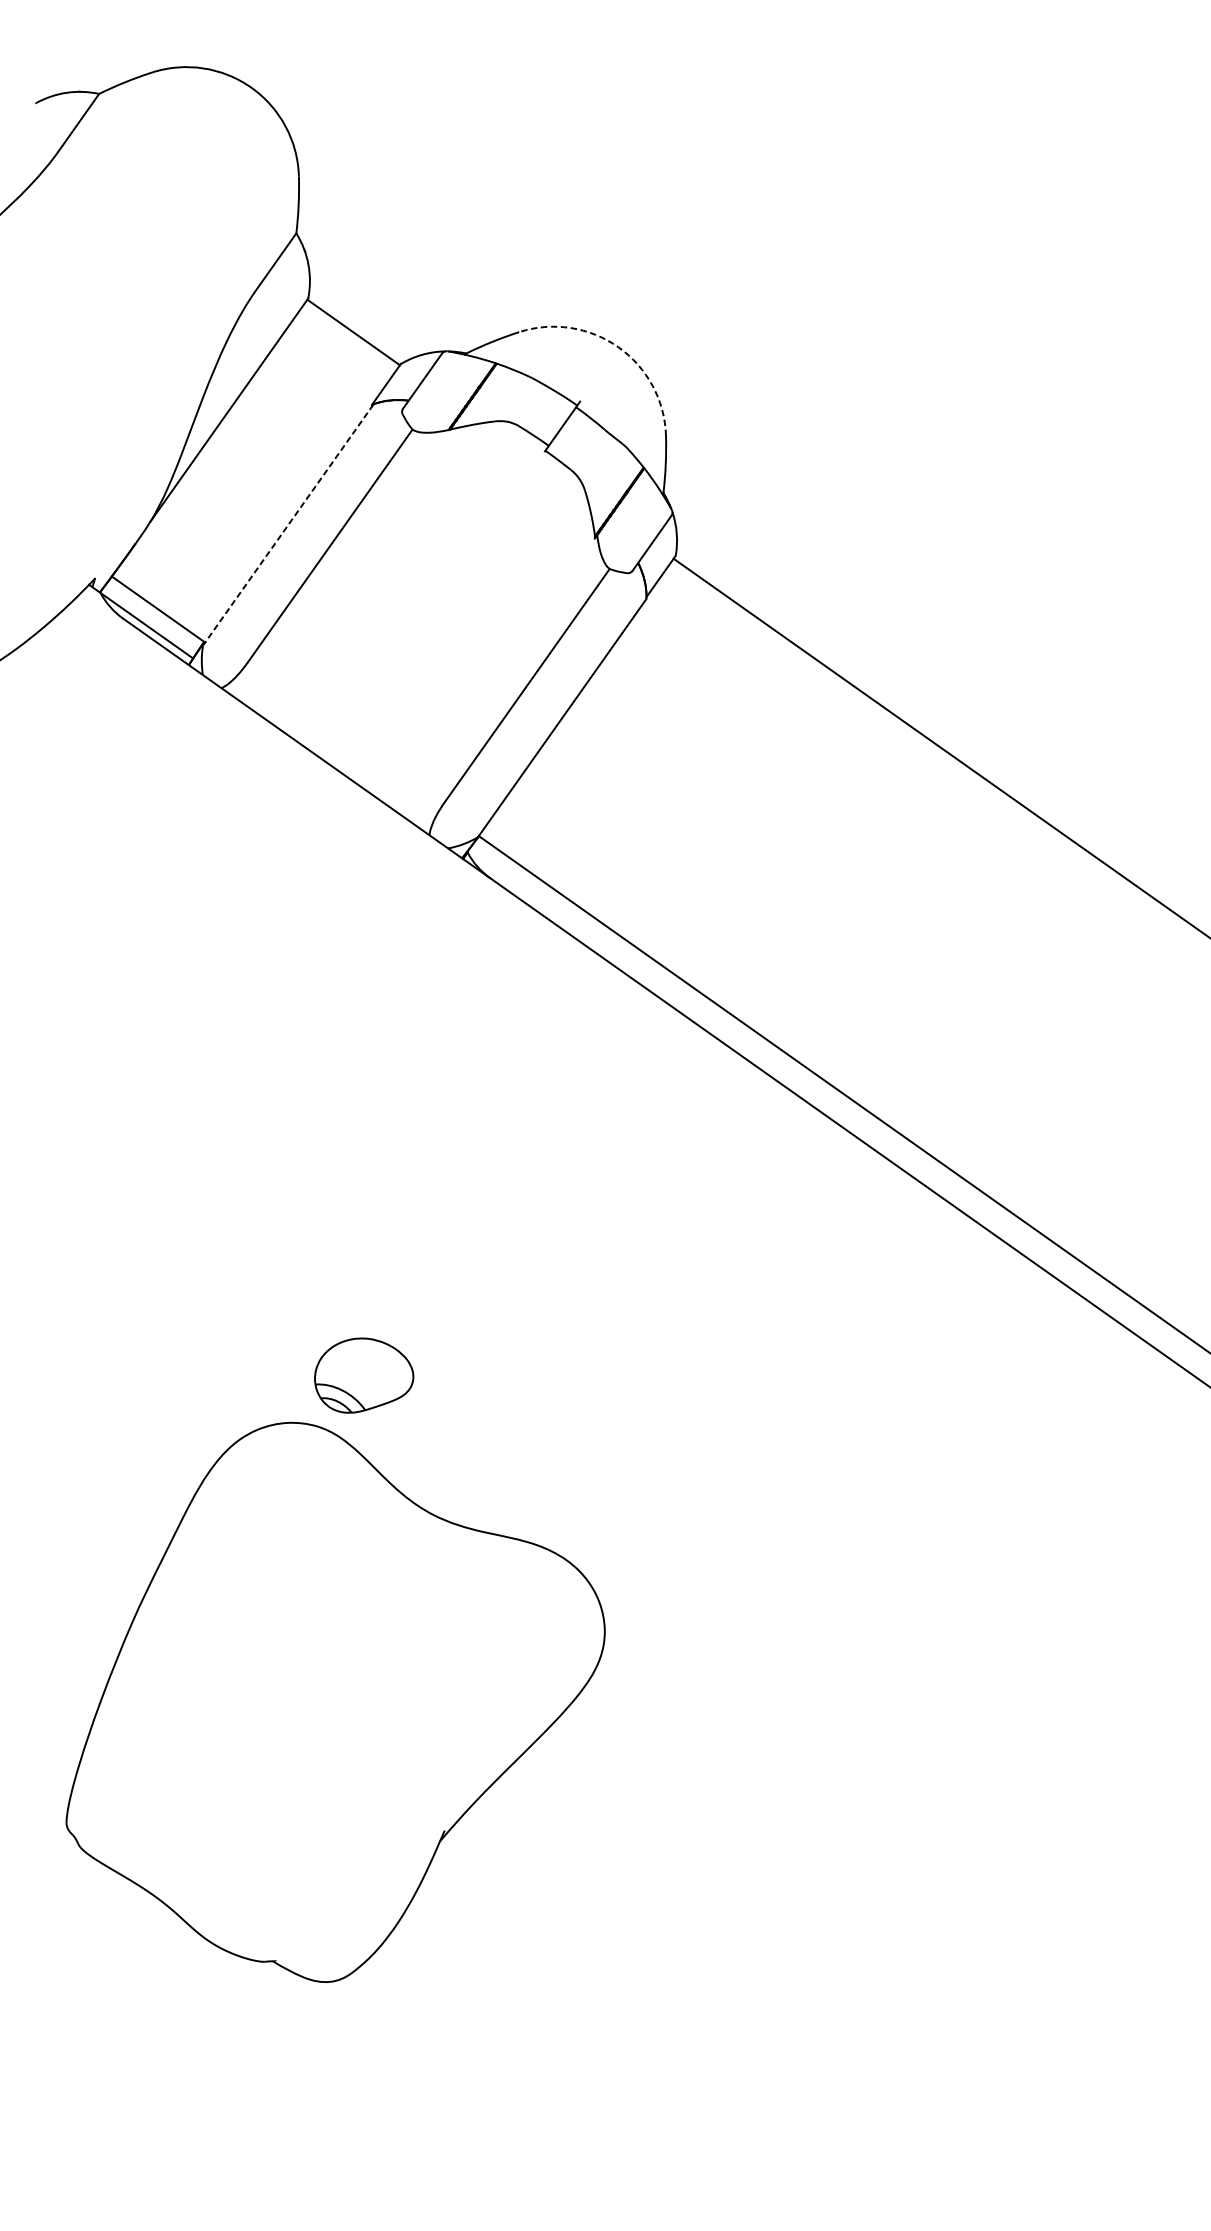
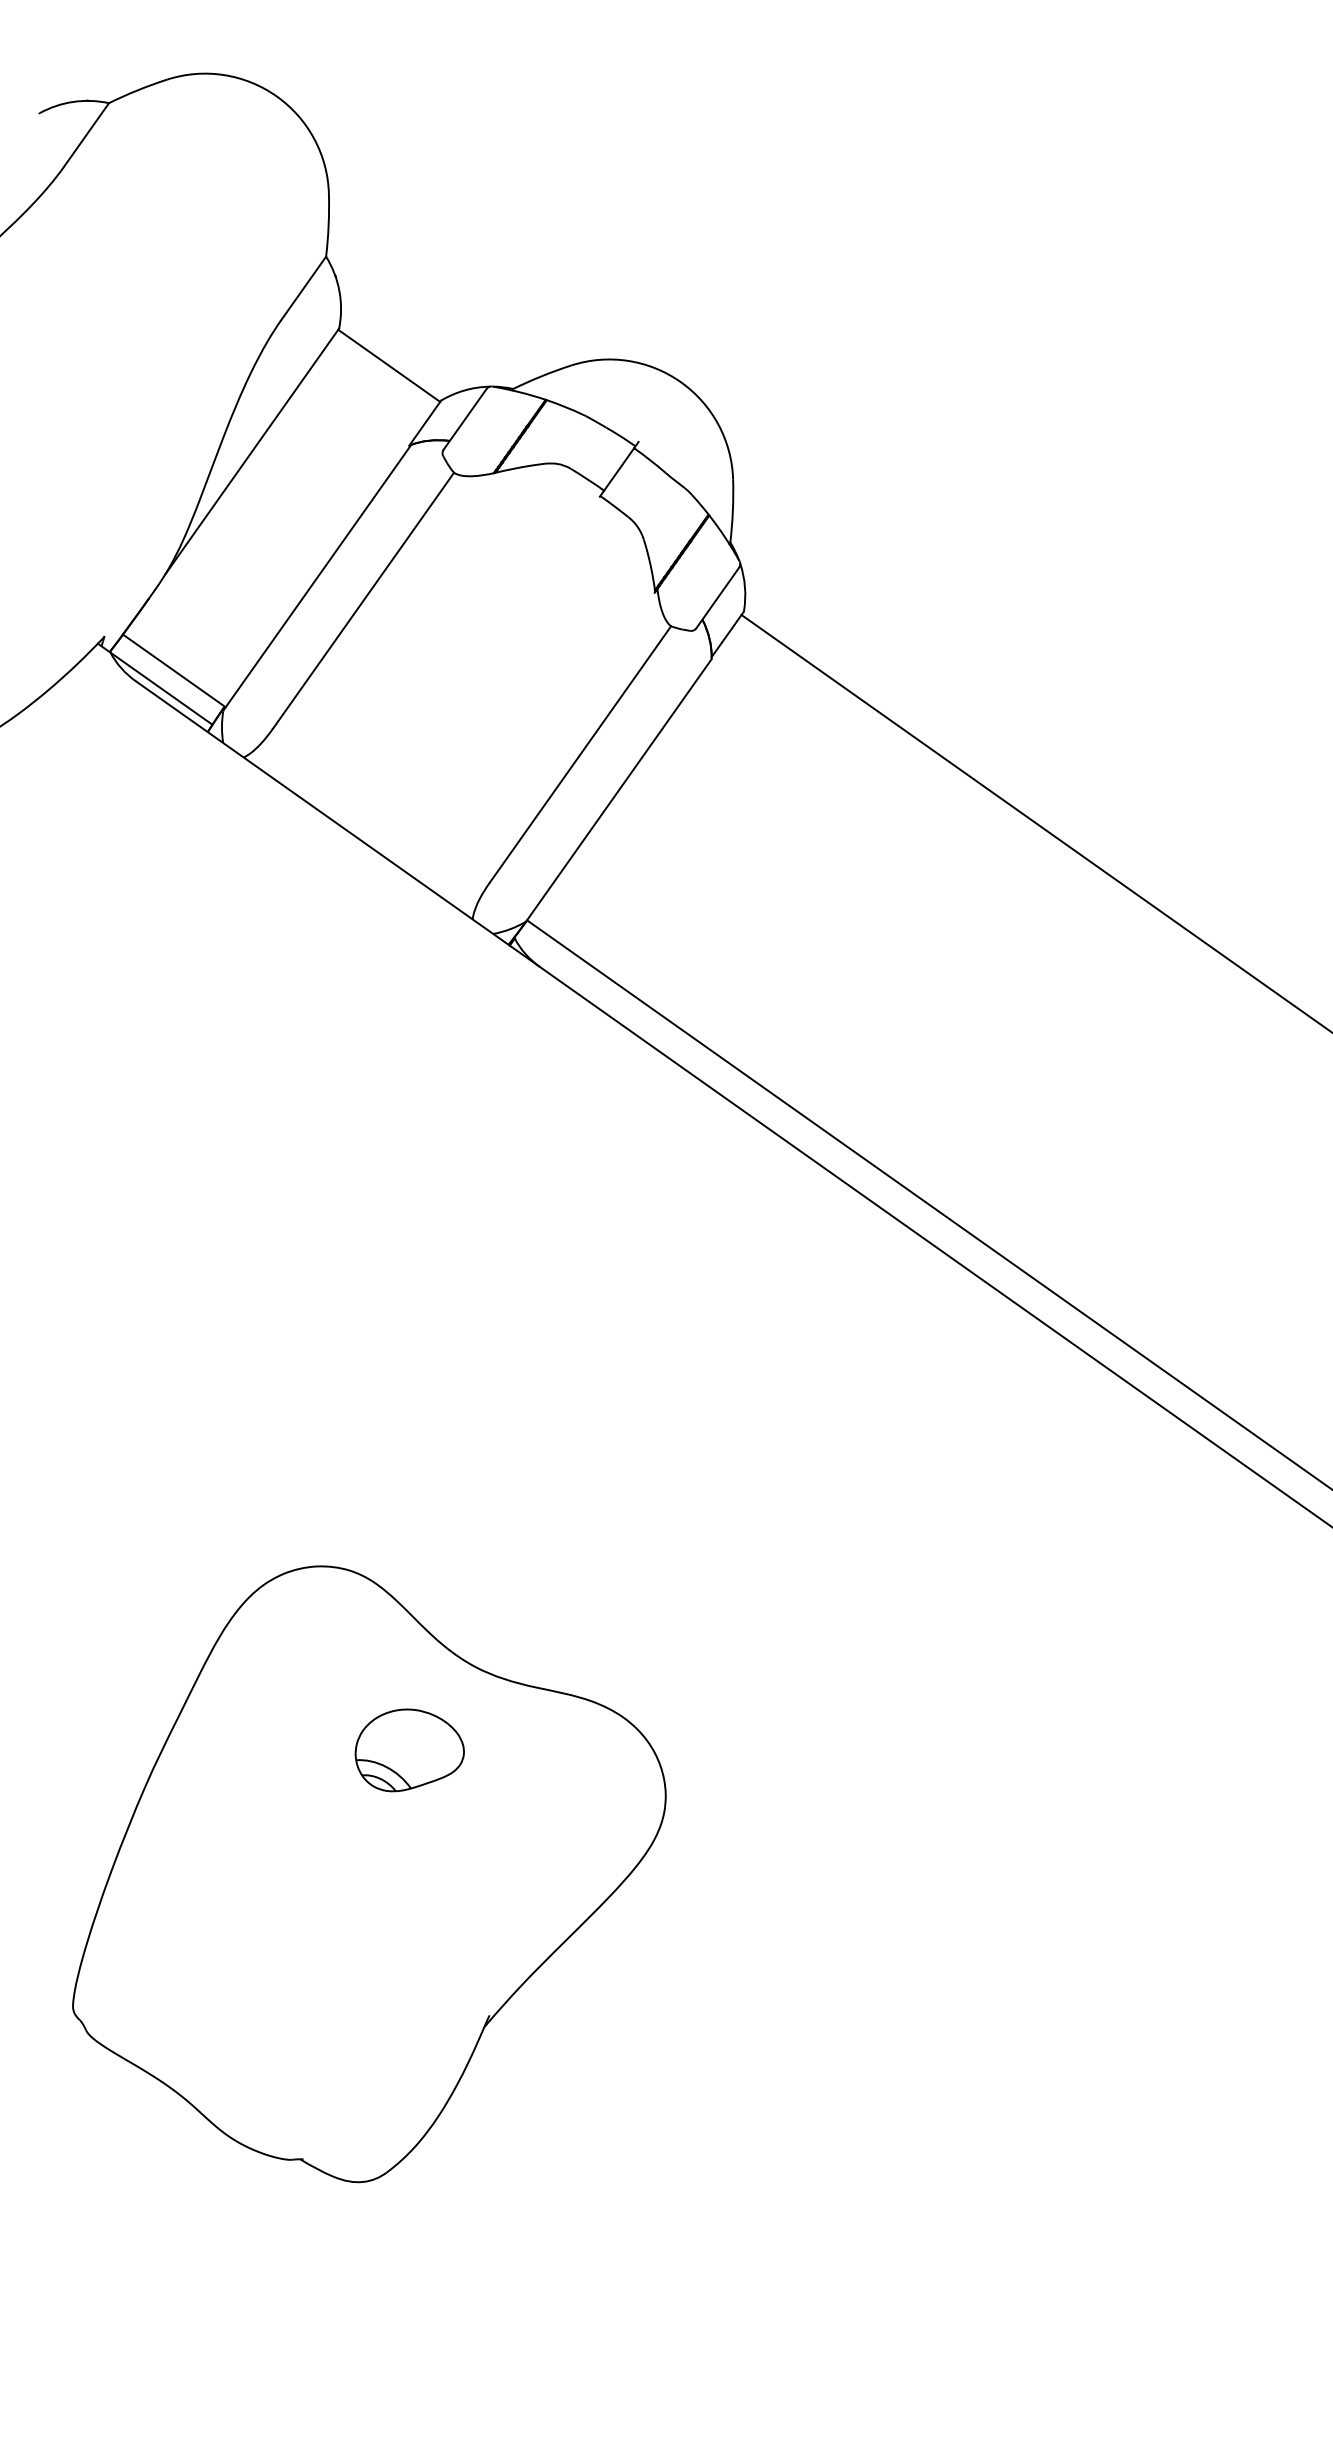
arc: (618, 347) -> (680, 382), dashed -> solid
line: (288, 525) -> (317, 578), dashed -> solid
part: (363, 1375) -> (409, 1750), moved

